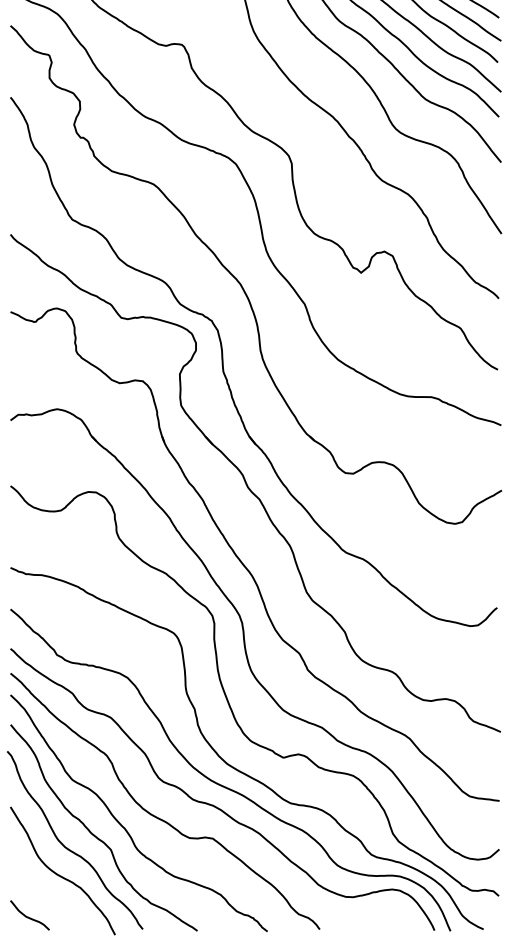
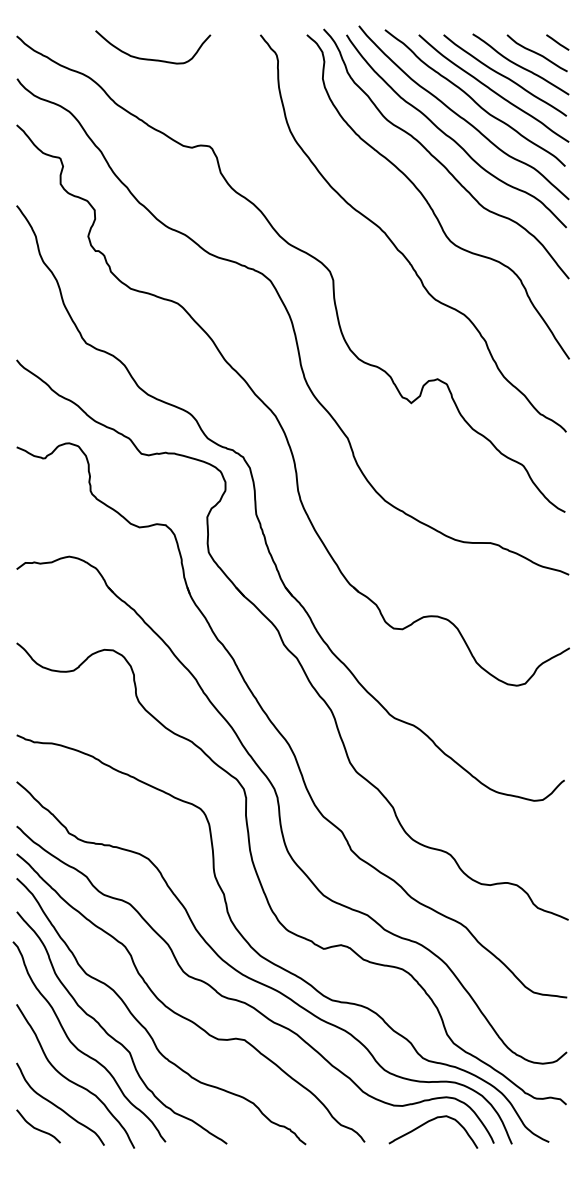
curve: (46, 896) -> (57, 1105), added
curve: (375, 912) -> (427, 1123), added

